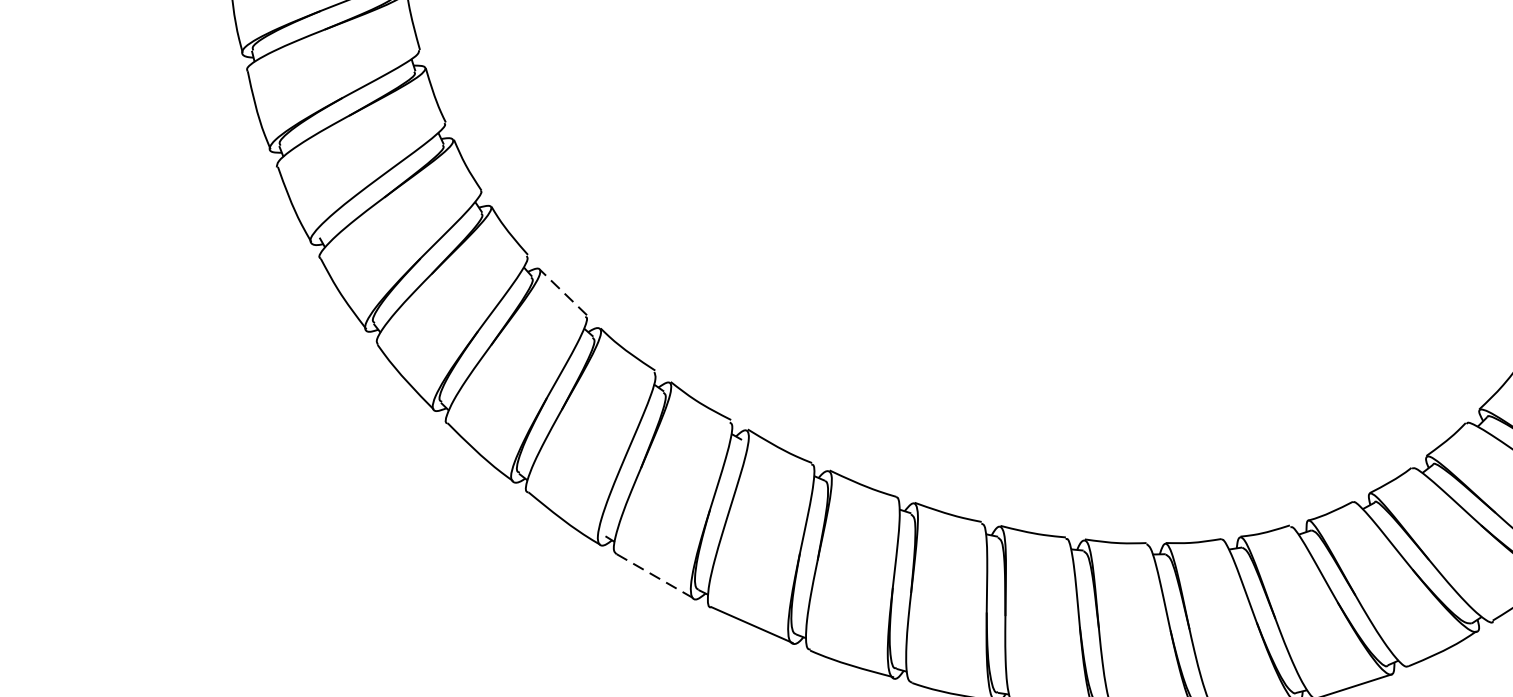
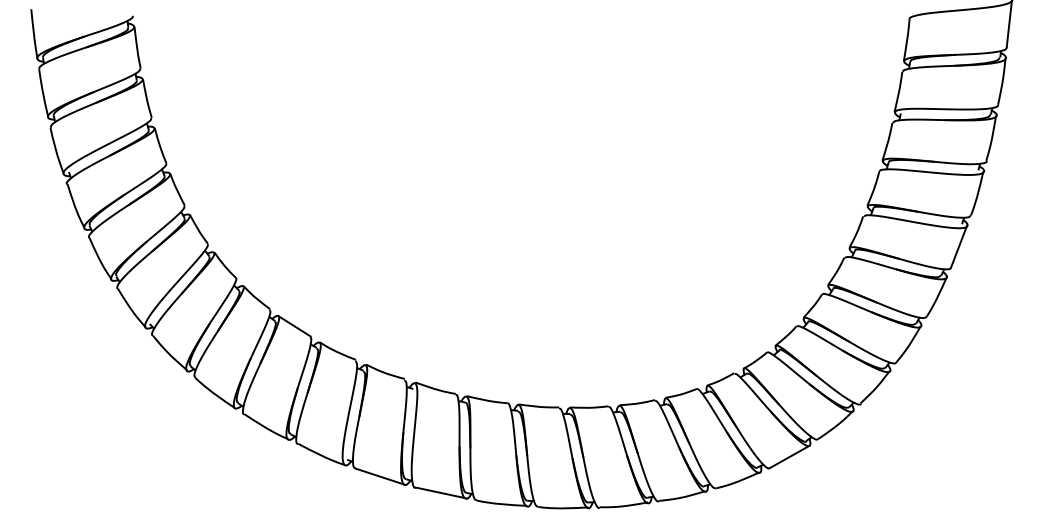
line: (563, 292) -> (294, 326), dashed -> solid
line: (655, 576) -> (380, 476), dashed -> solid

